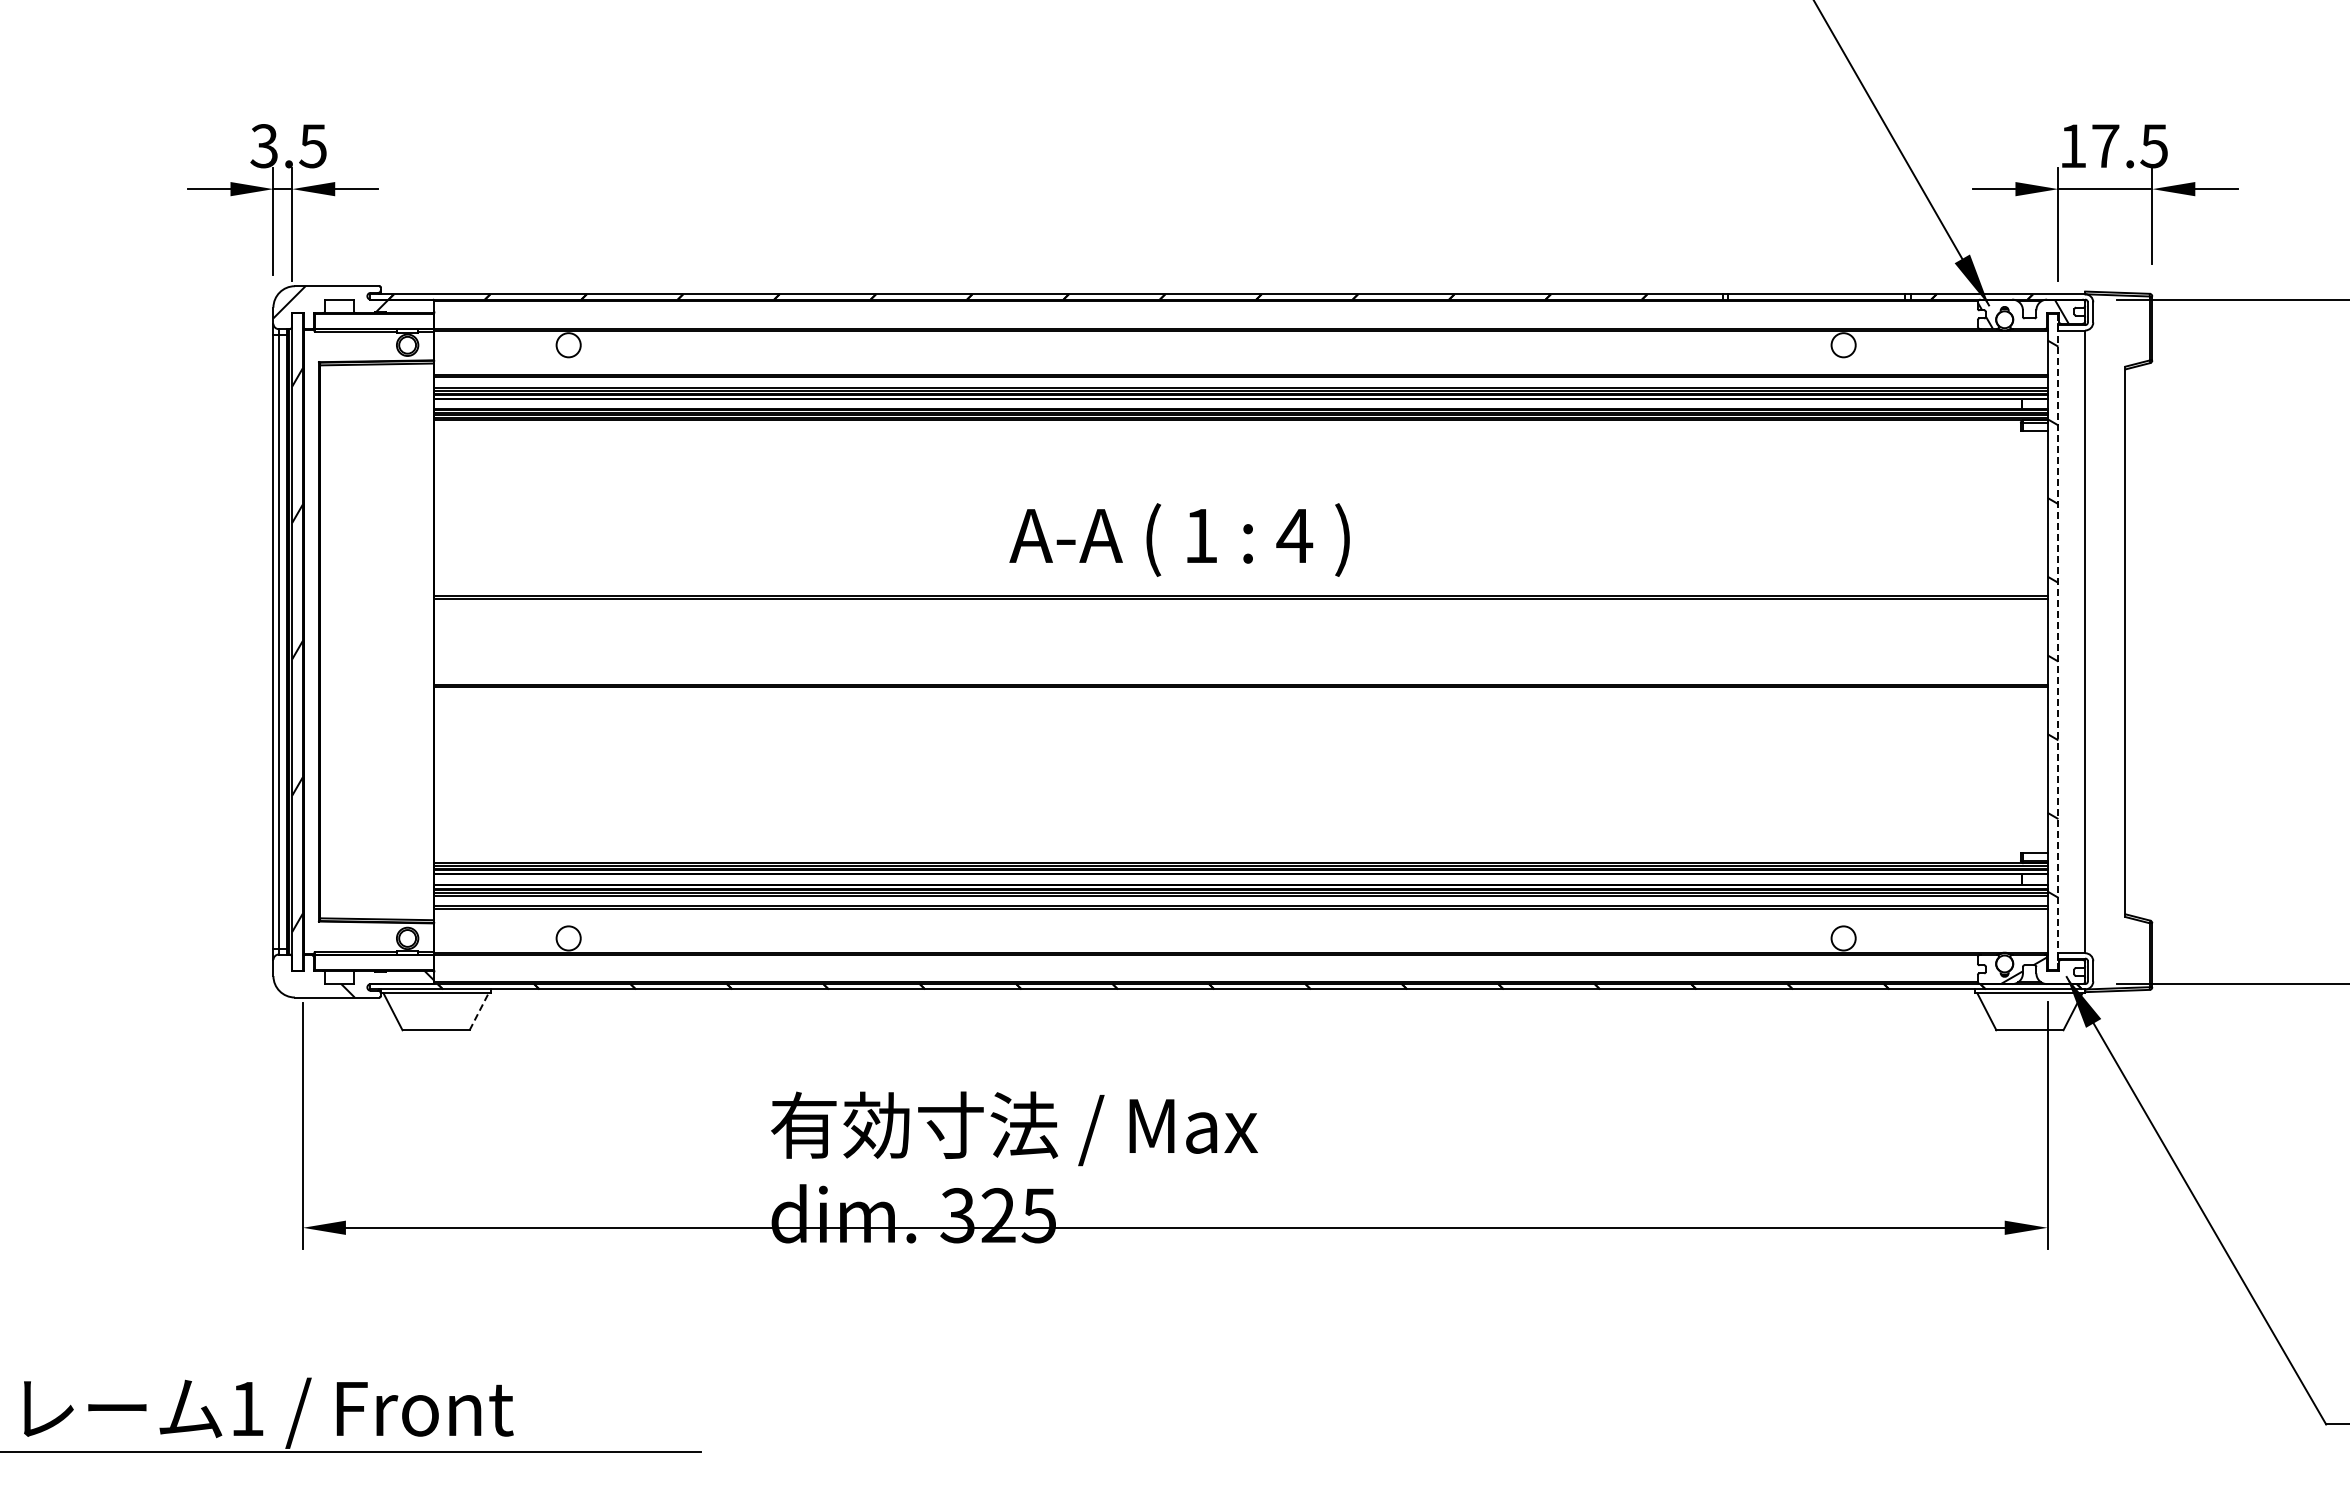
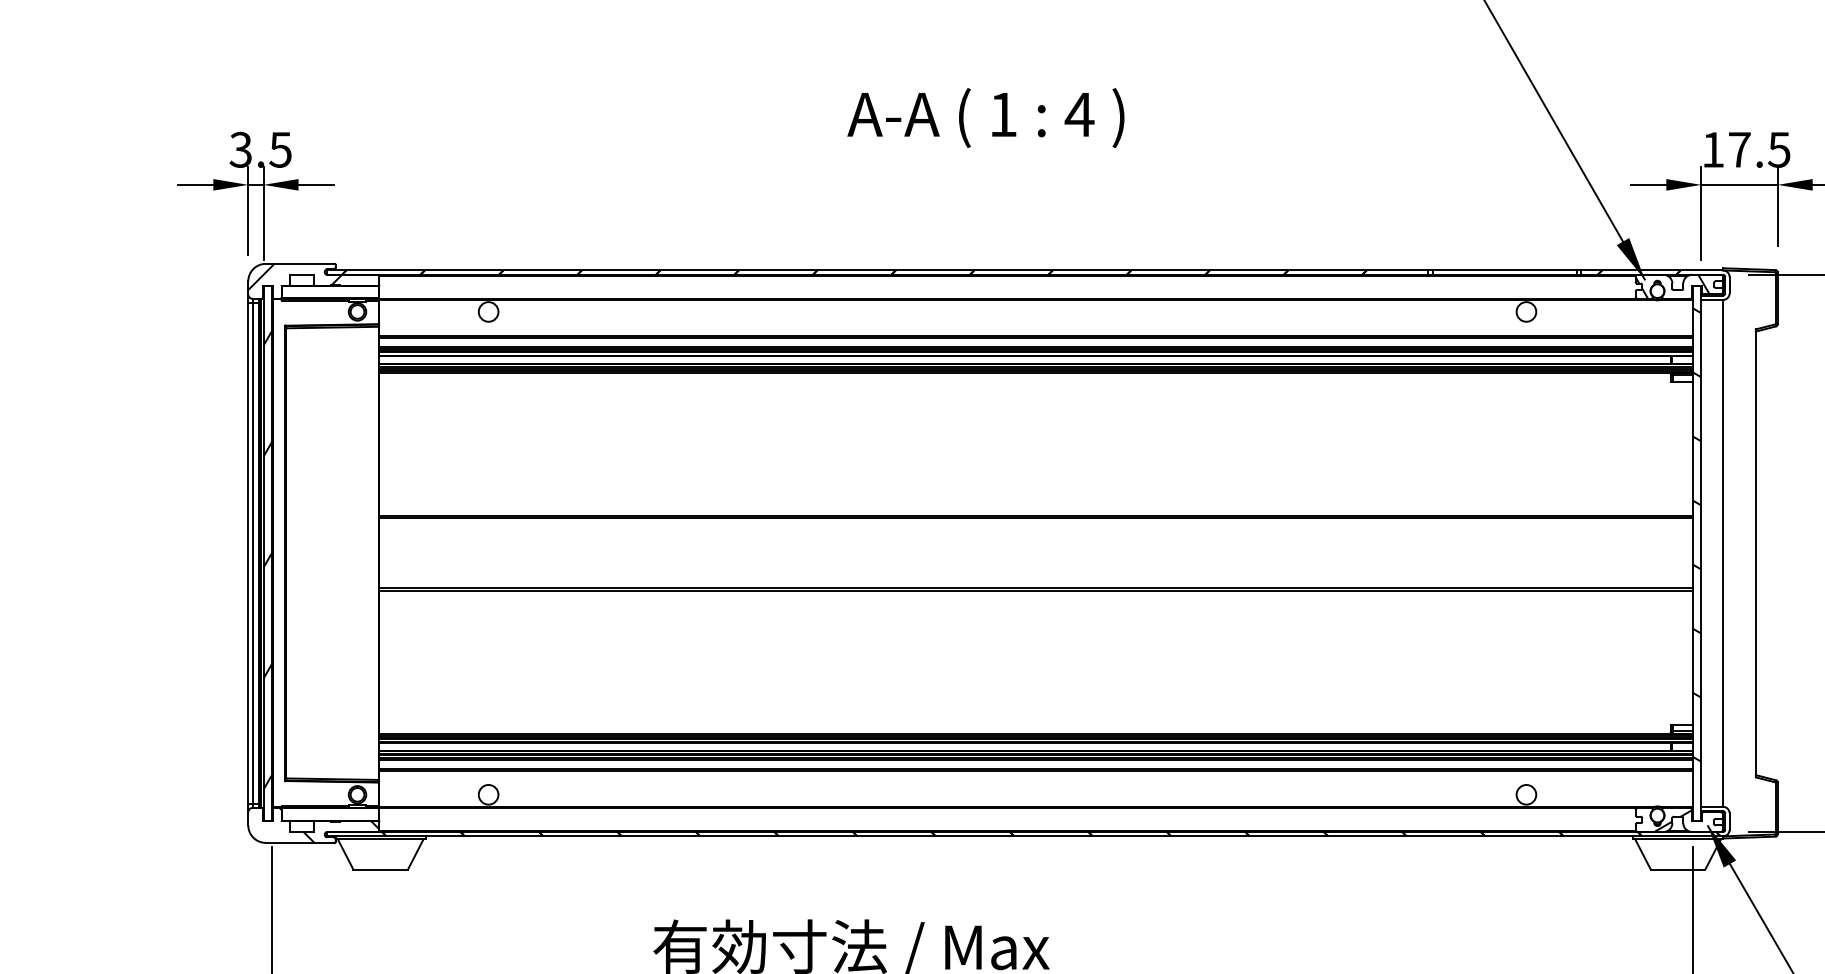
text: (1179, 539) -> (985, 117), moved
line: (2058, 641) -> (1701, 553), dashed -> solid
line: (479, 1011) -> (416, 854), dashed -> solid

